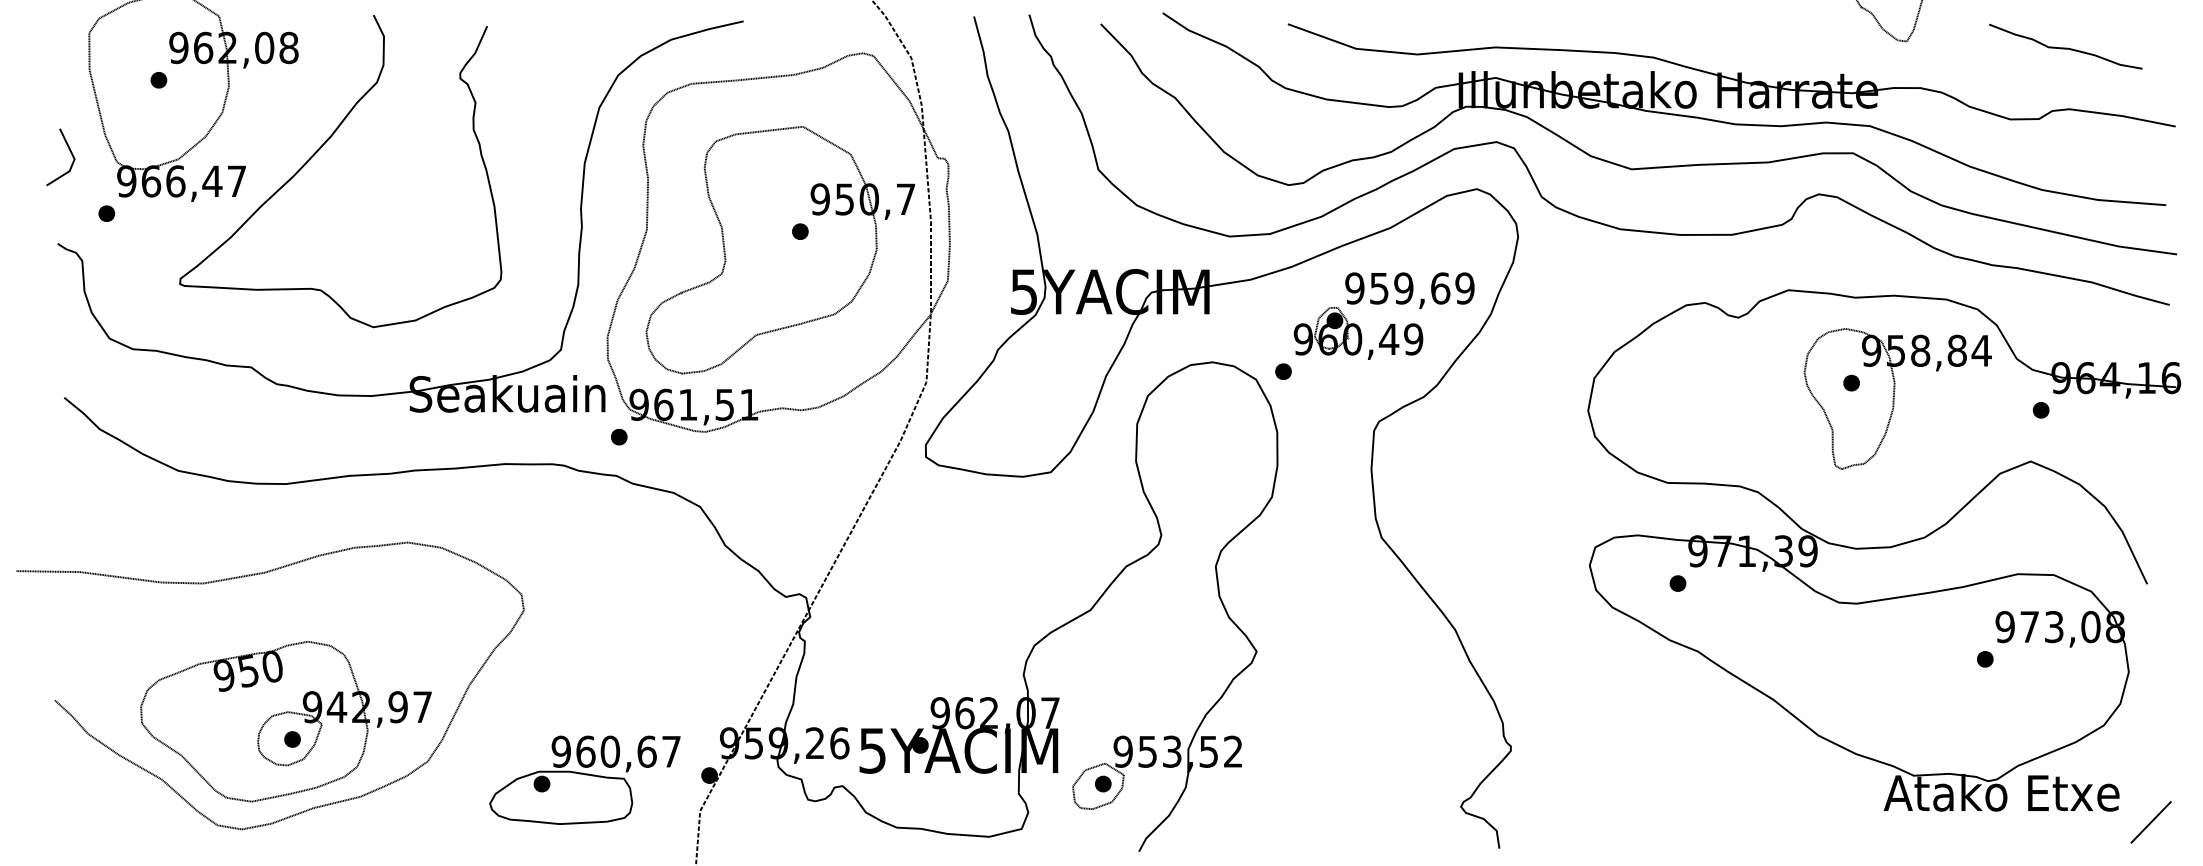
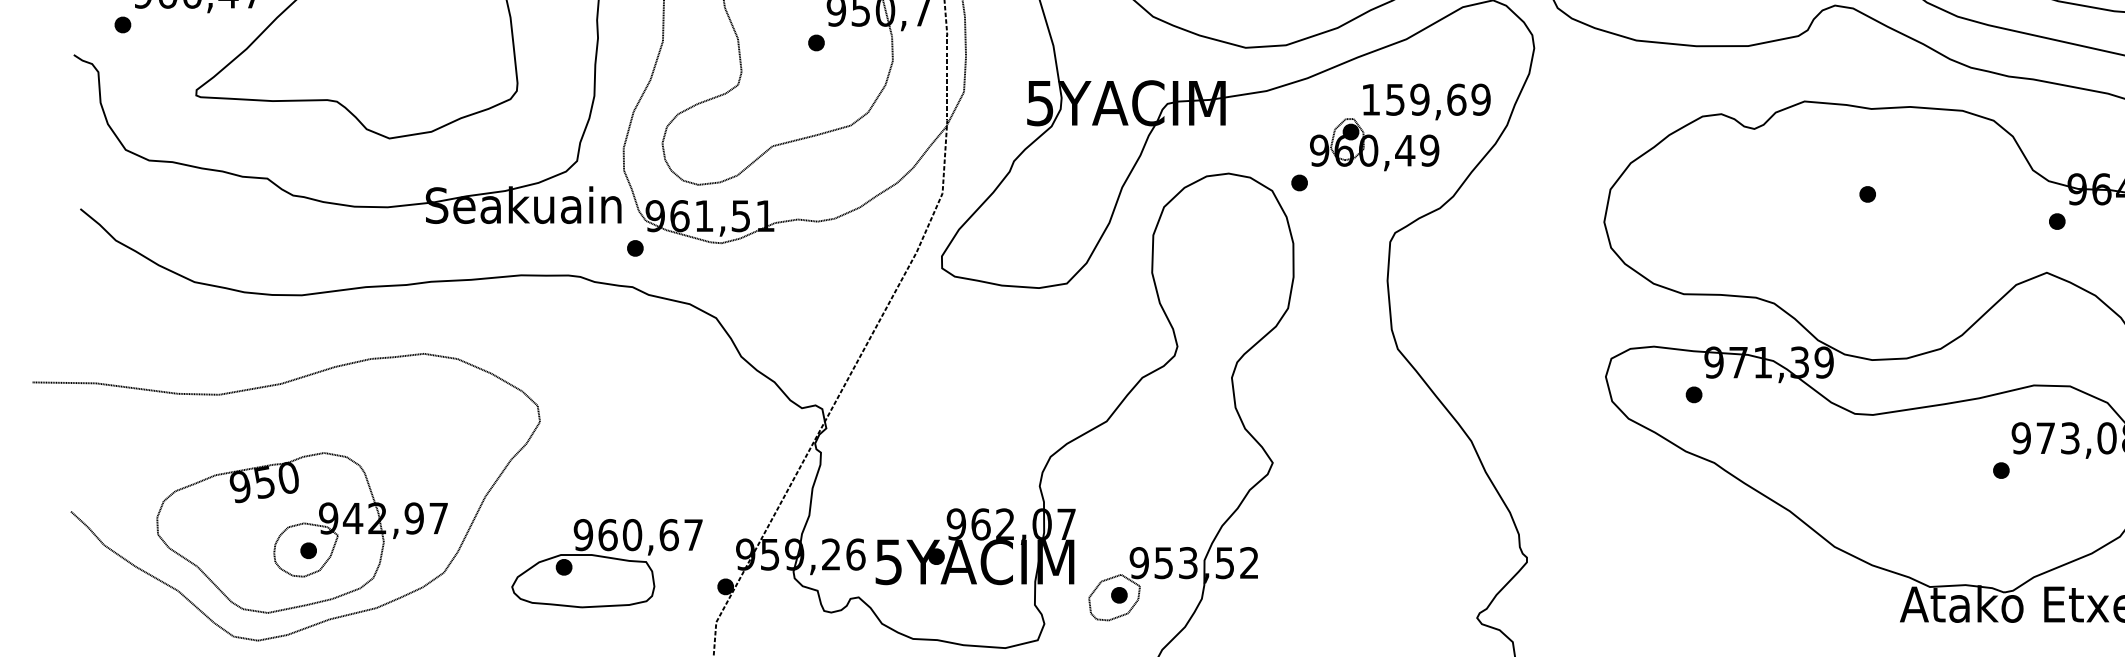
text: (1354, 288) -> (1370, 99), 959,69 -> 159,69
part: (1897, 398) -> (1913, 209), removed
part: (584, 779) -> (606, 562), moved

